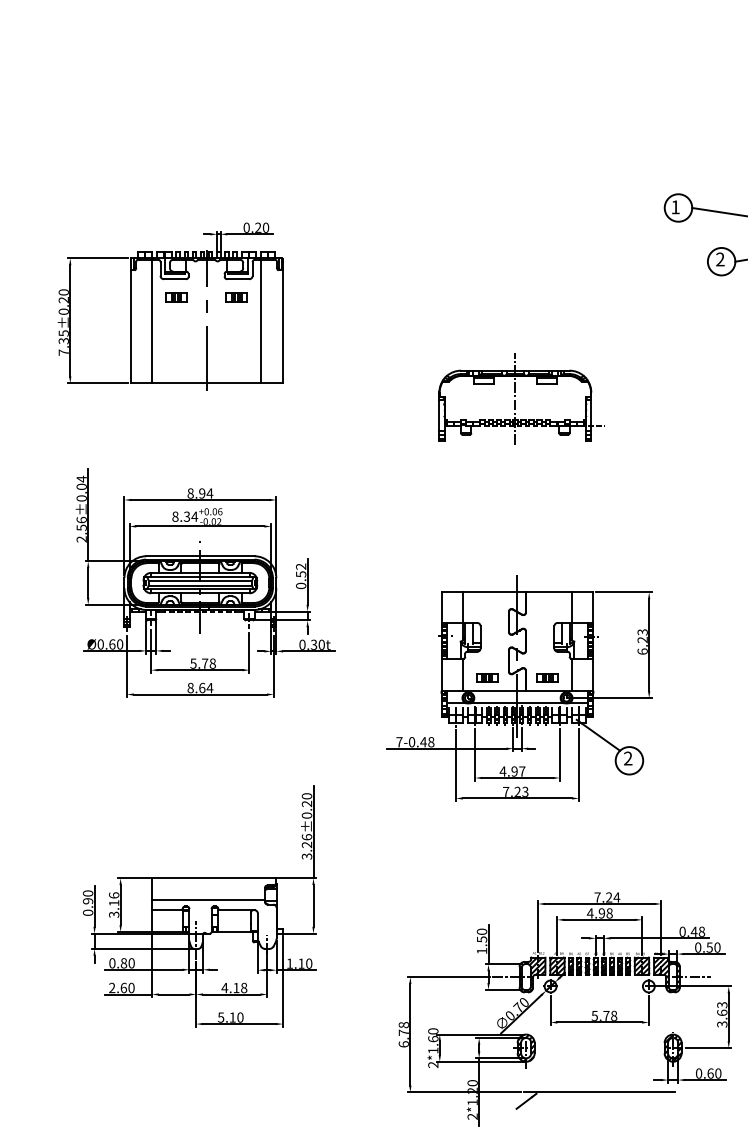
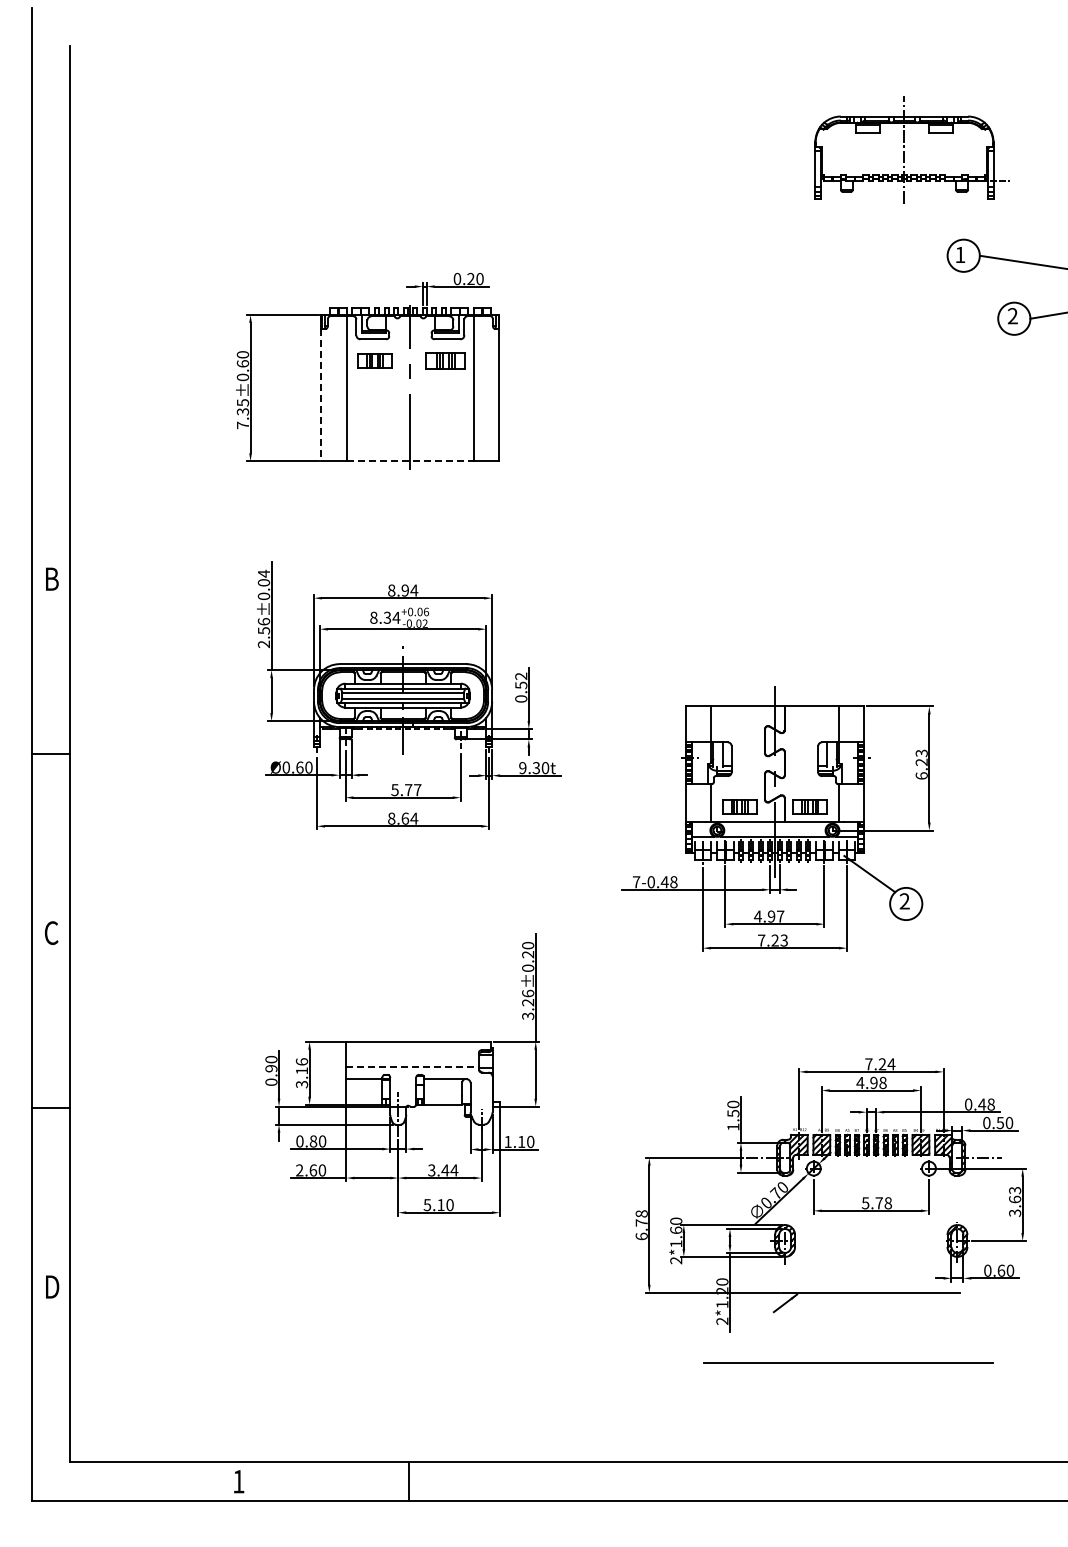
part: (175, 297) -> (374, 360), size x1.4
part: (236, 297) -> (445, 360), size x1.6
text: (63, 299) -> (242, 363), 7.35±0.20 -> 7.35±0.60
line: (130, 327) -> (321, 395), solid -> dashed
line: (206, 383) -> (410, 461), solid -> dashed
part: (521, 398) -> (911, 149), moved
text: (302, 645) -> (522, 768), 0.30t -> 9.30t
text: (212, 664) -> (417, 790), 5.78 -> 5.77
part: (487, 677) -> (739, 806), size x1.4
part: (546, 677) -> (809, 806), size x1.4
line: (209, 900) -> (413, 1067), solid -> dashed
text: (233, 988) -> (442, 1170), 4.18 -> 3.44

